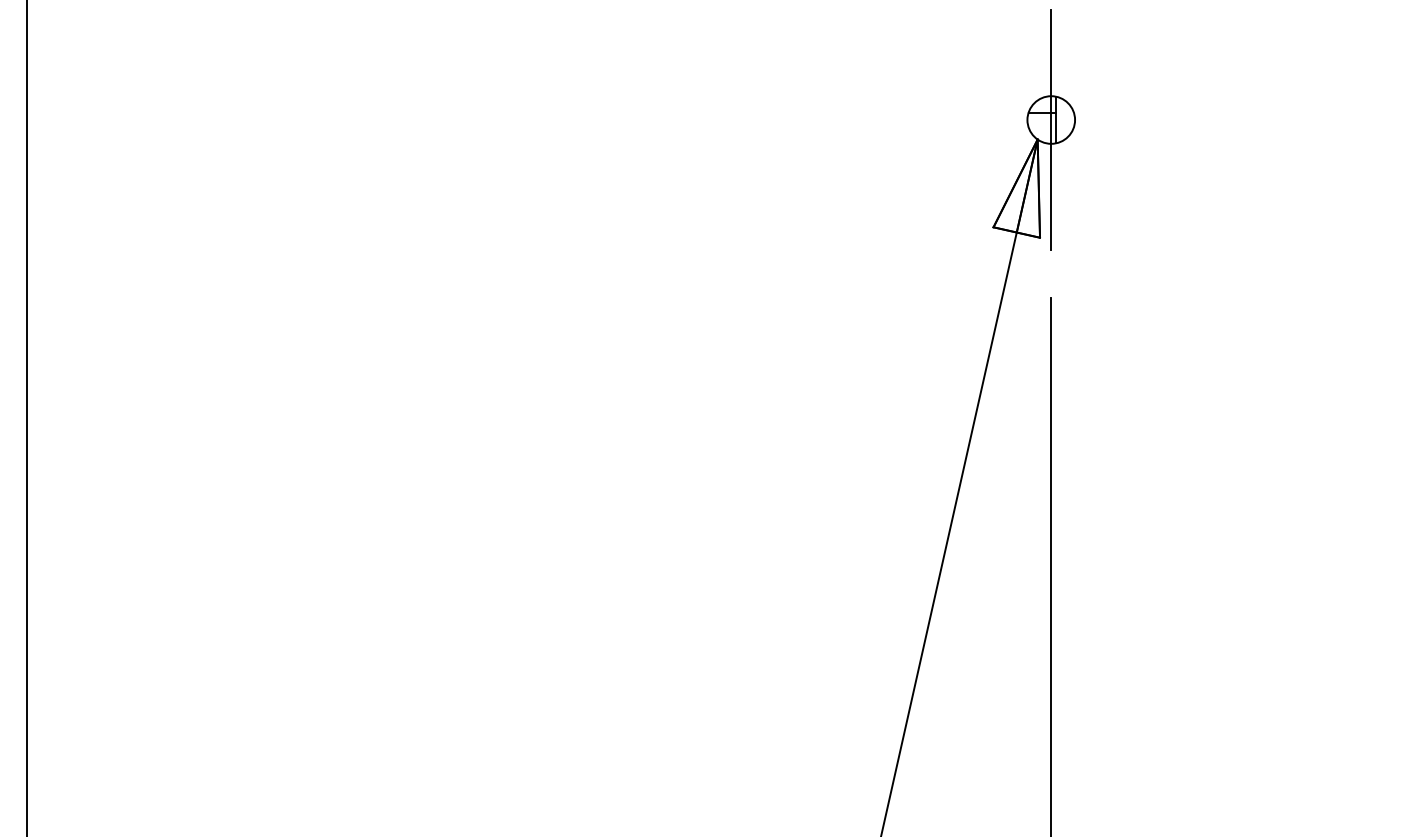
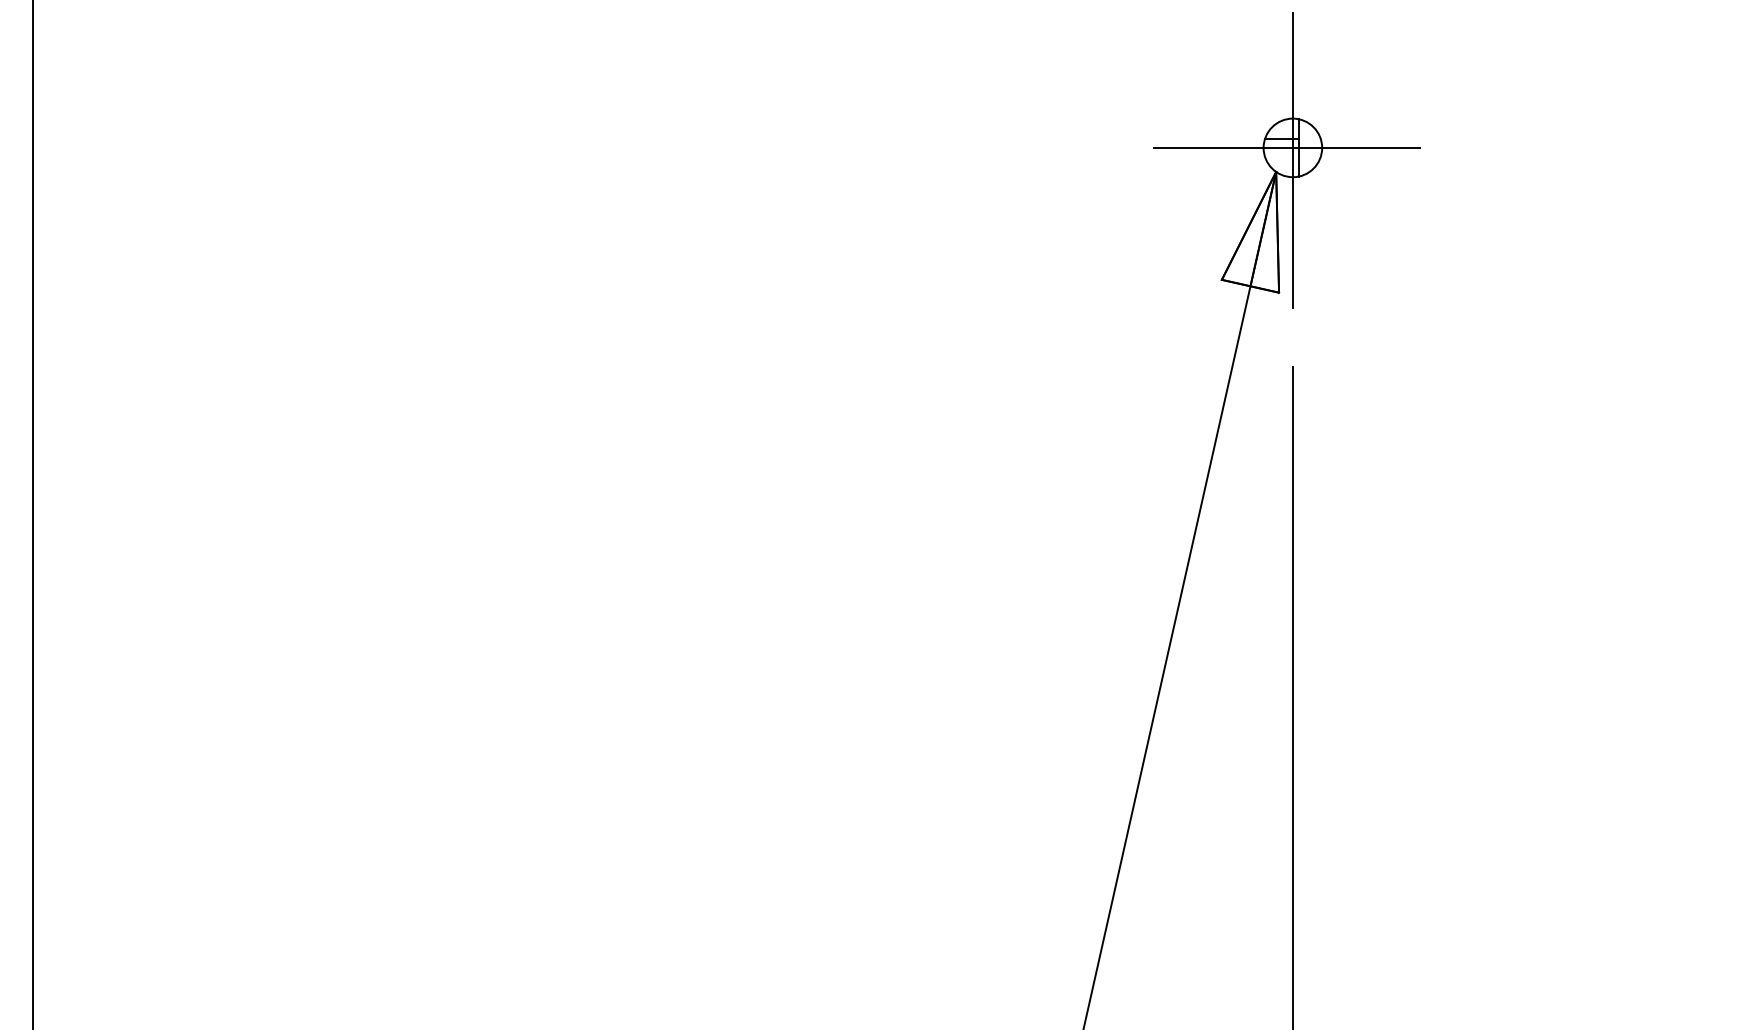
line: (1046, 119) -> (1287, 147), added

